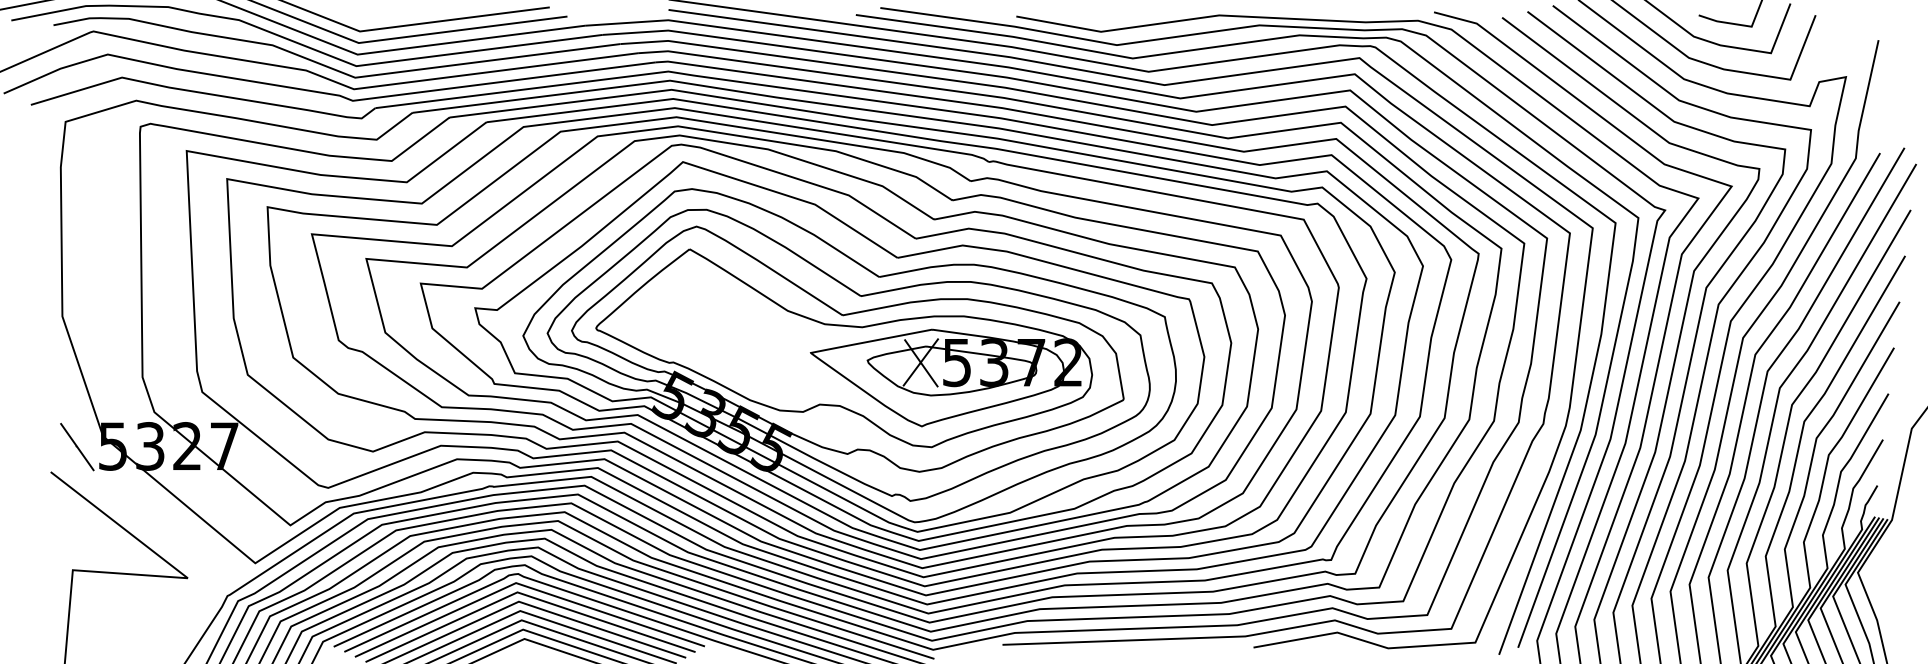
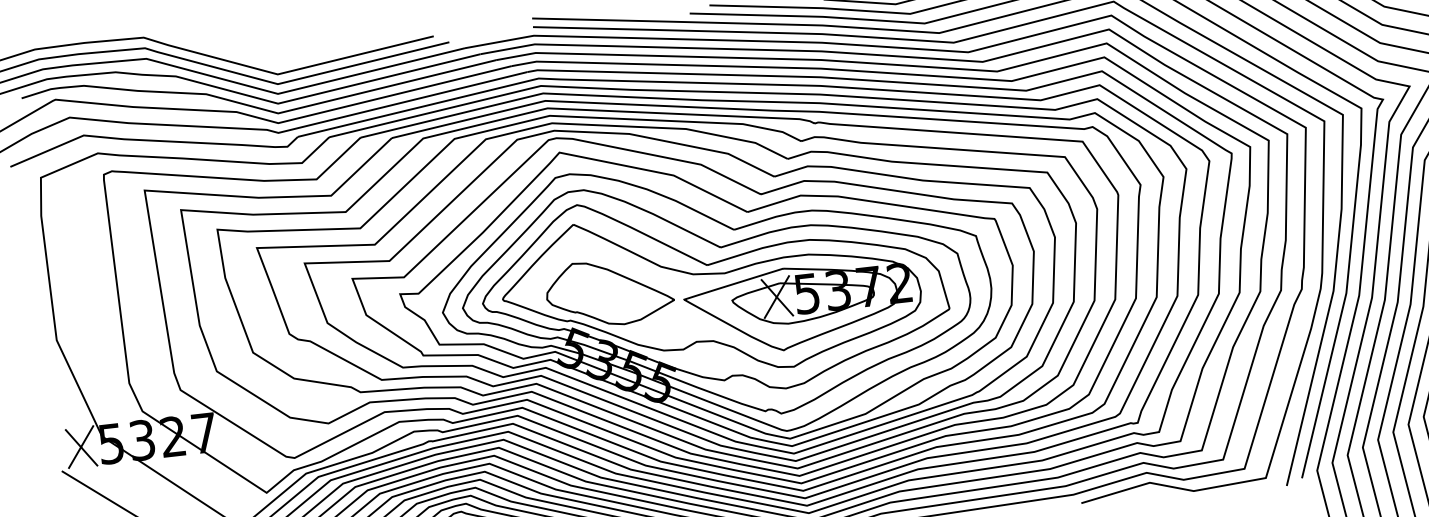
part: (723, 334) -> (609, 292), added
line: (76, 446) -> (80, 447), added

